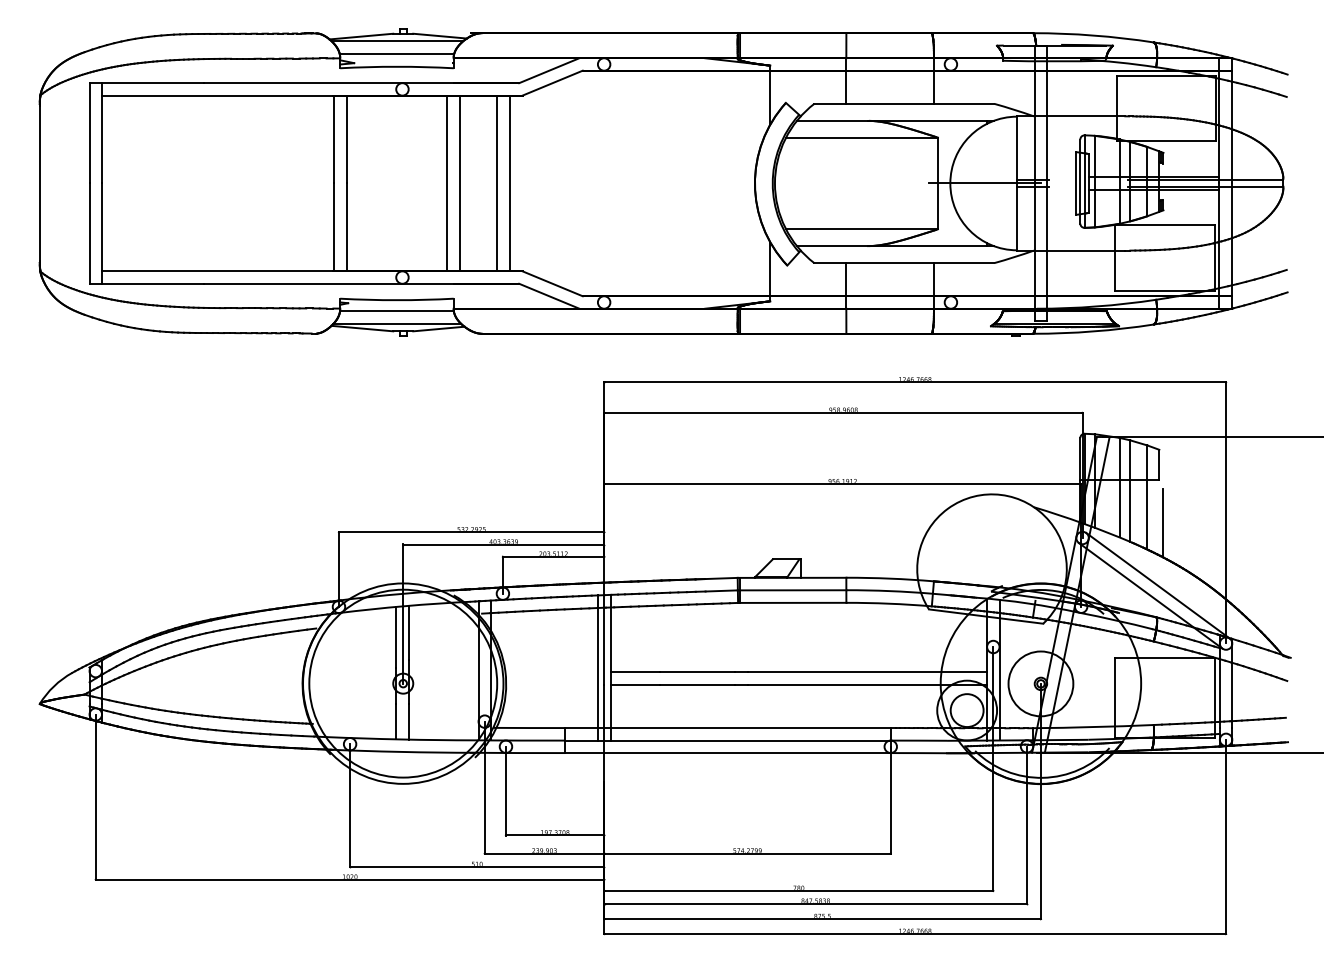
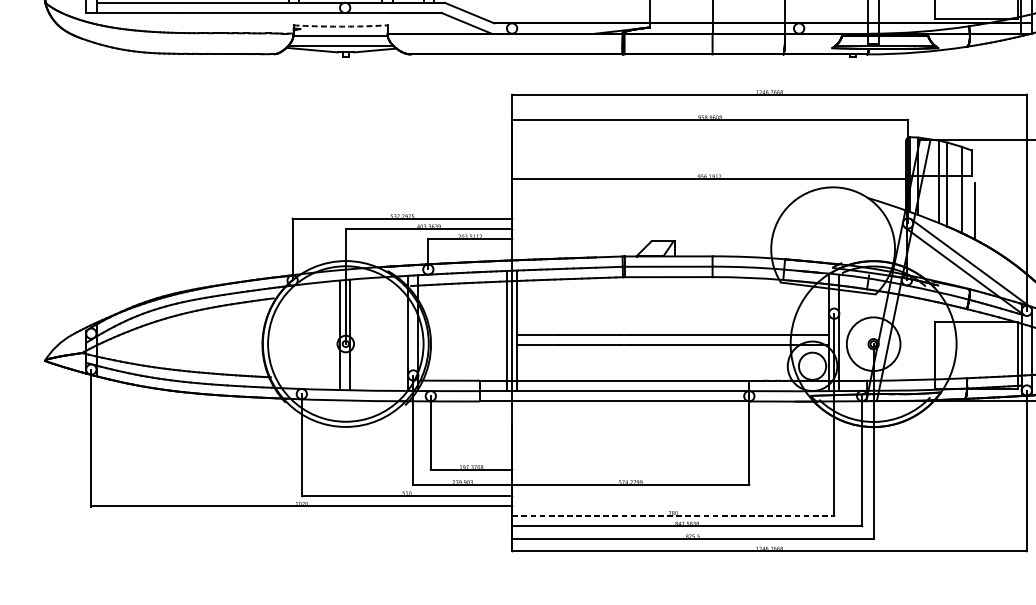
arc: (396, 300) -> (340, 26), solid -> dashed
line: (799, 890) -> (673, 515), solid -> dashed

